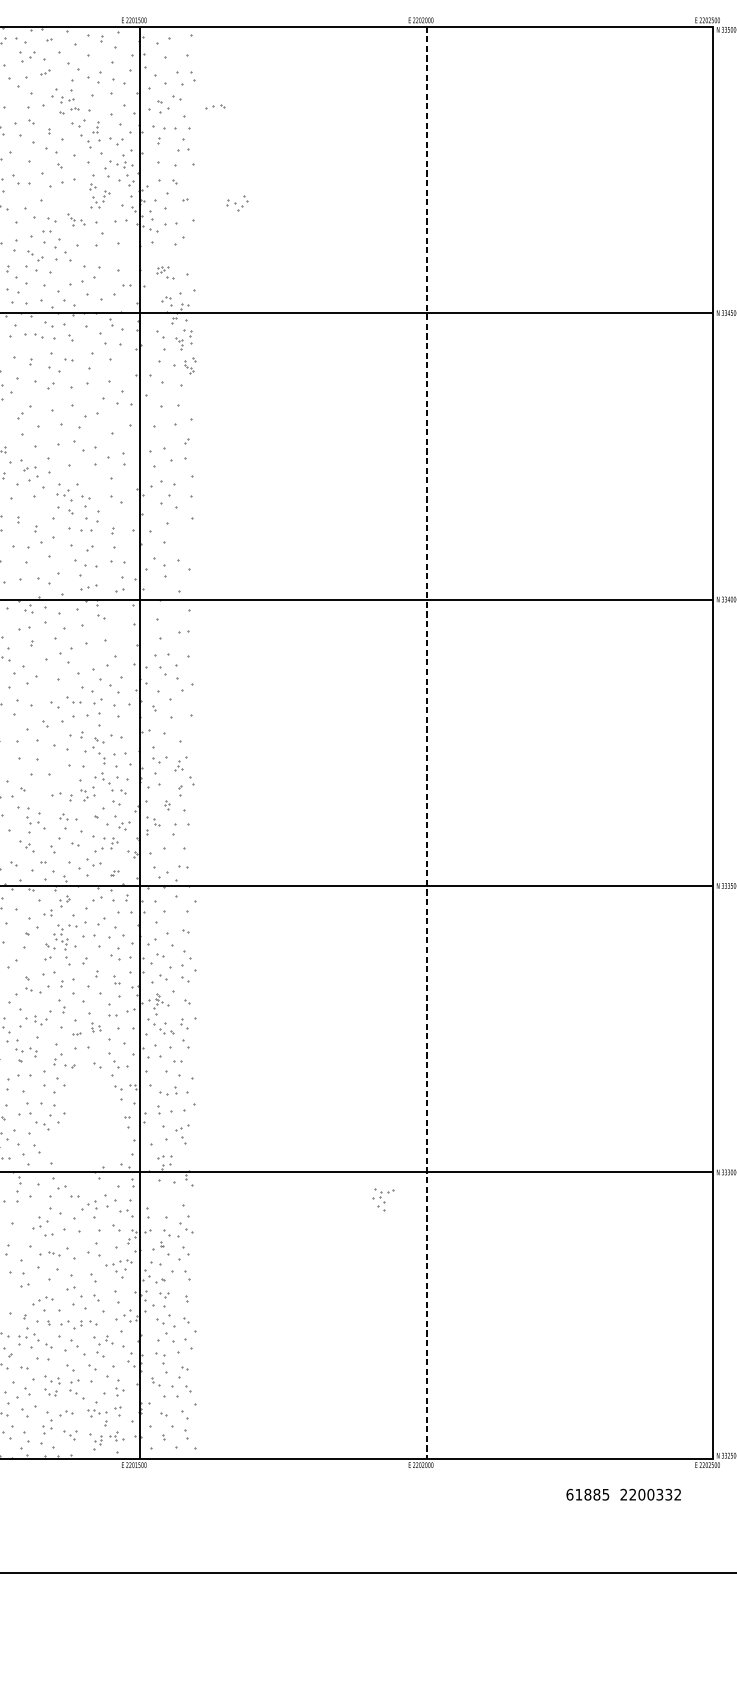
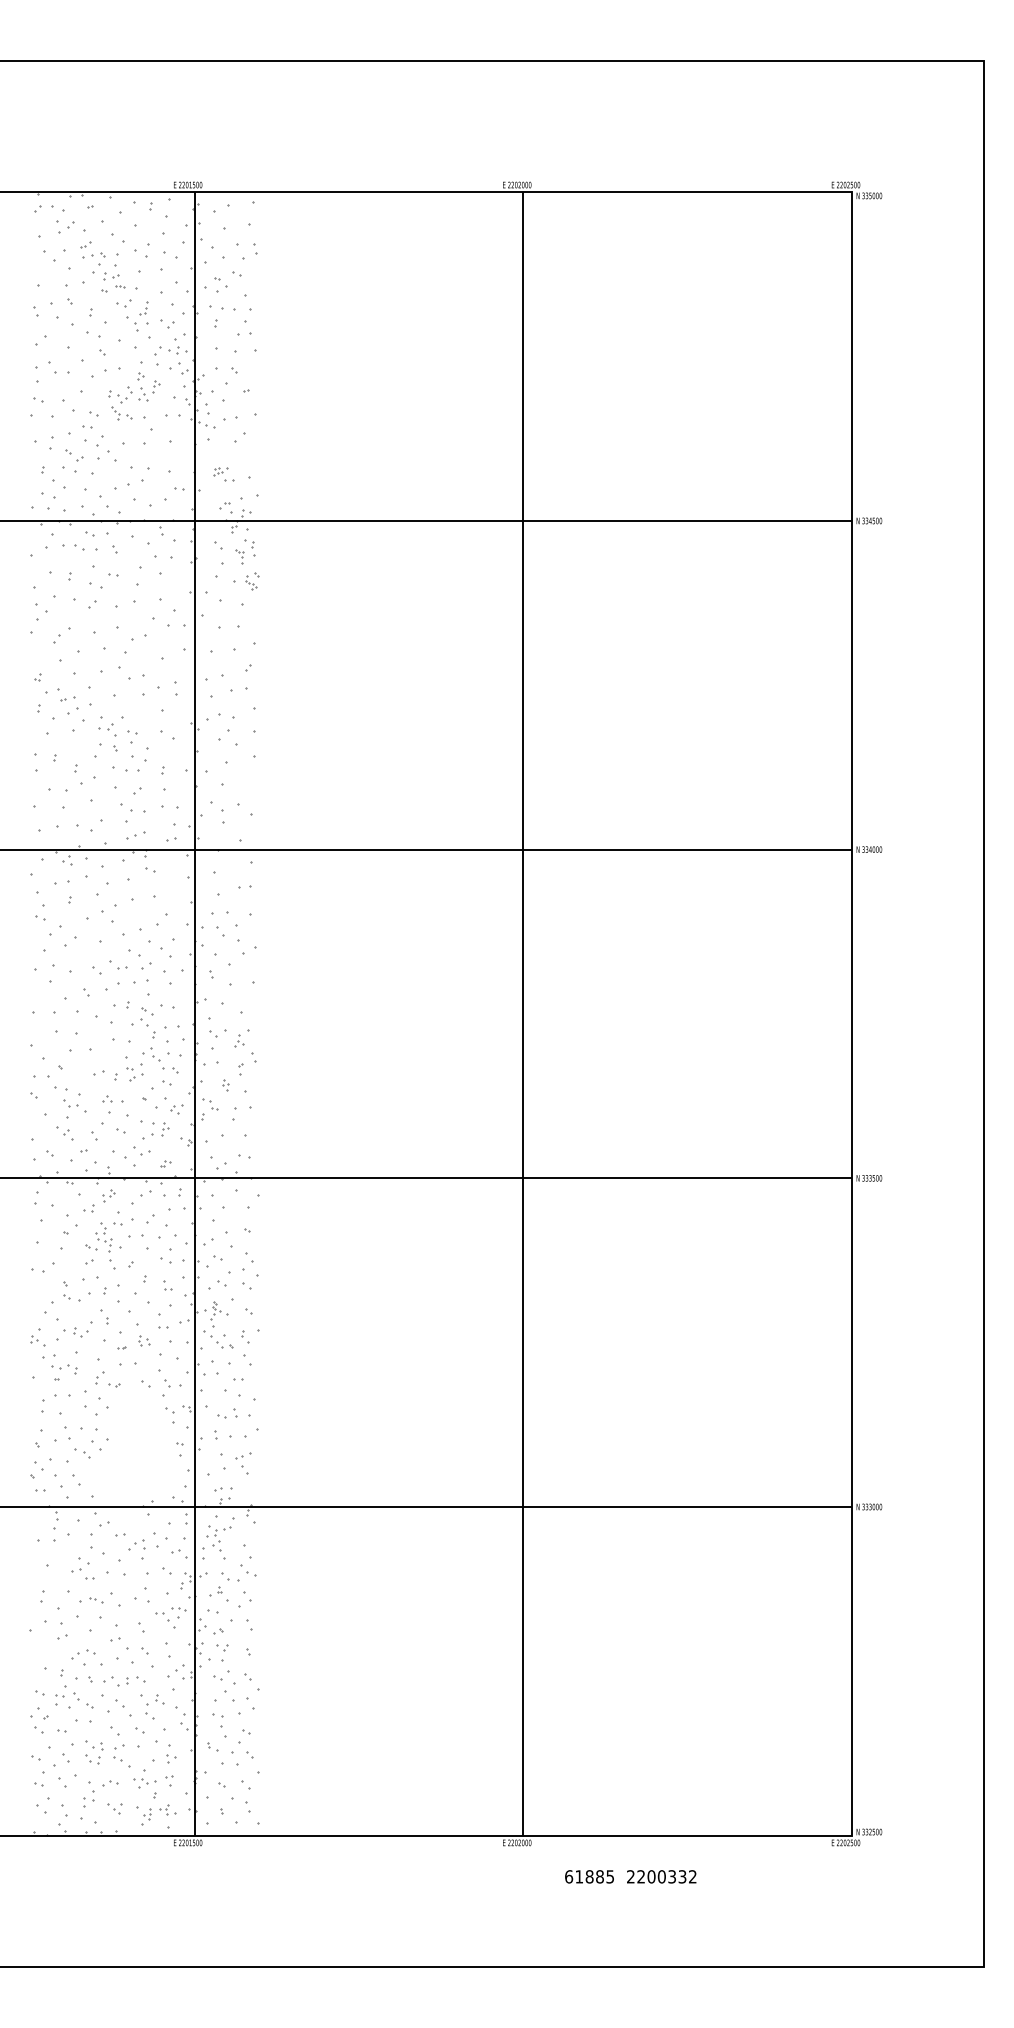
part: (214, 107) -> (93, 255), moved
part: (237, 202) -> (120, 394), moved
line: (426, 742) -> (523, 1013), dashed -> solid
part: (382, 1199) -> (218, 1538), moved
text: (623, 1494) -> (630, 1876), moved

